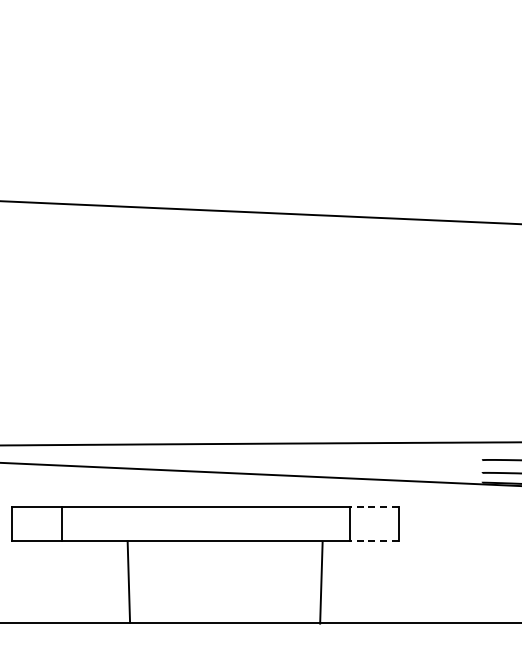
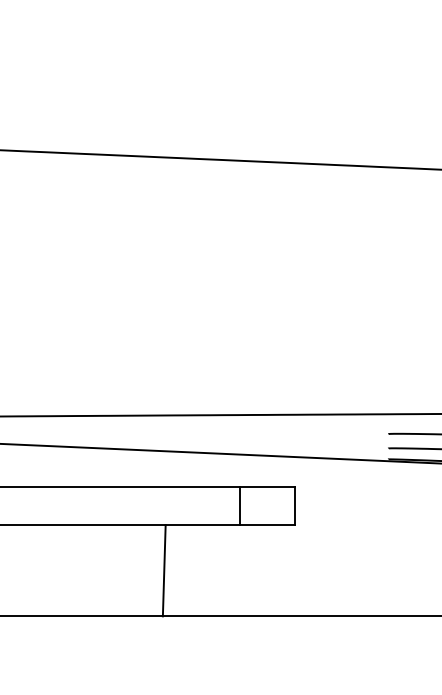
line: (374, 507) -> (267, 487), dashed -> solid
line: (374, 541) -> (267, 525), dashed -> solid
line: (321, 582) -> (164, 570), moved

